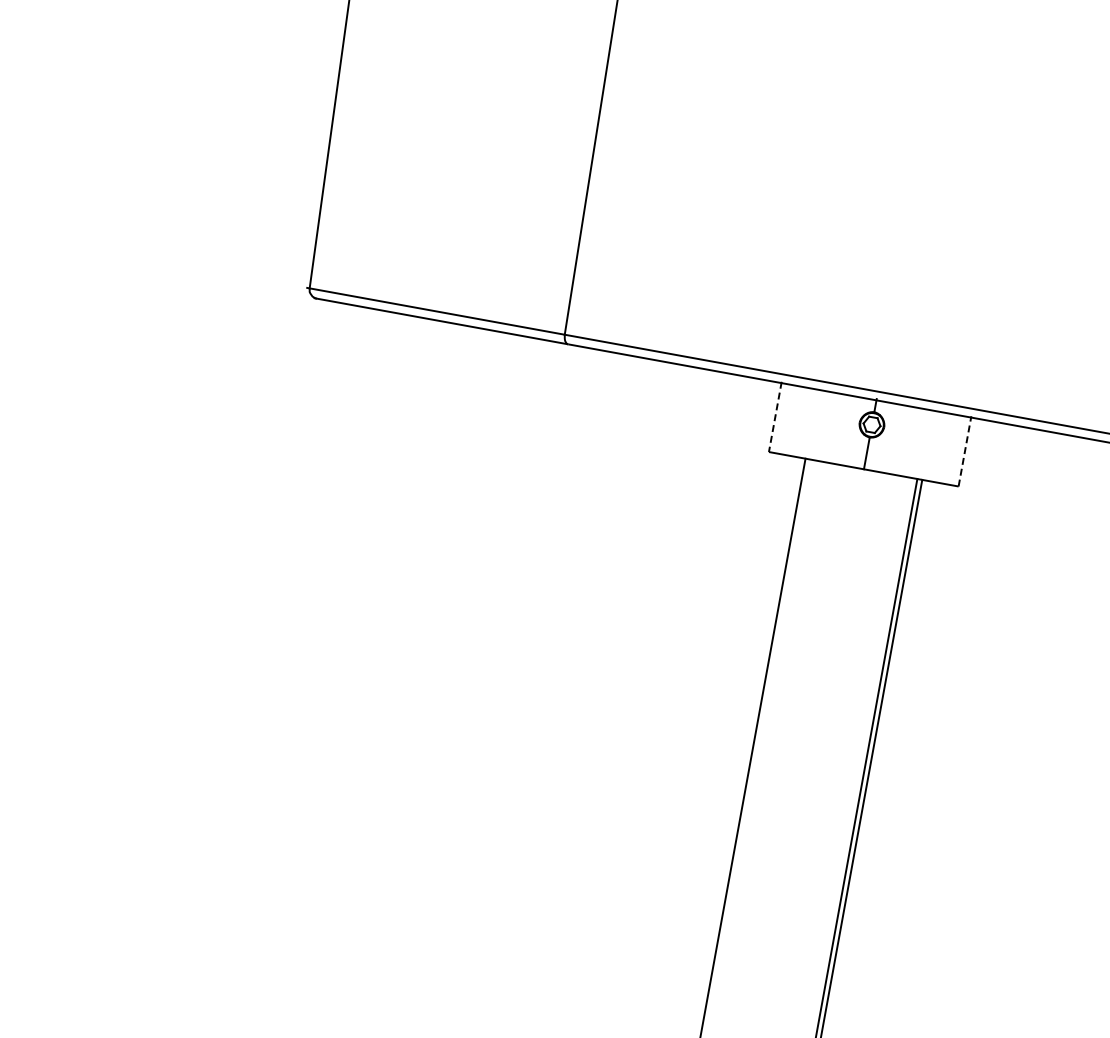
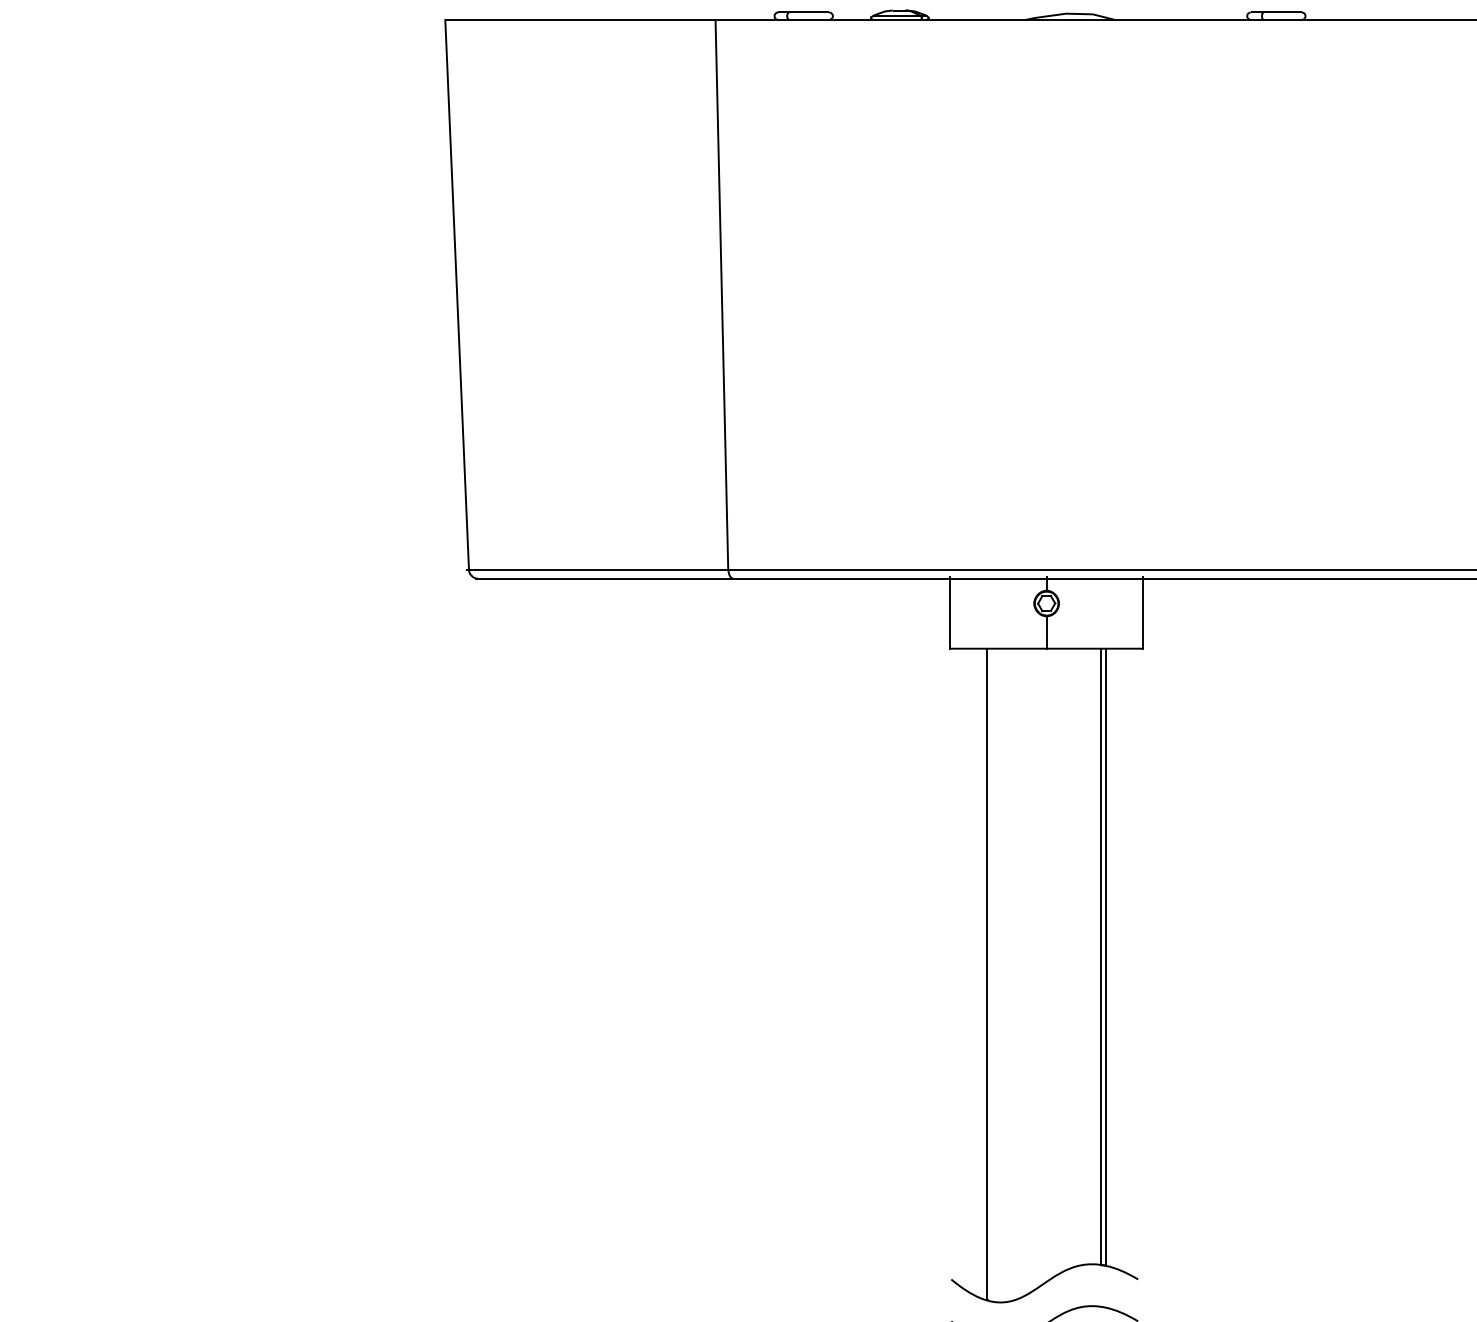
line: (775, 417) -> (950, 613), dashed -> solid
line: (964, 451) -> (1142, 613), dashed -> solid

